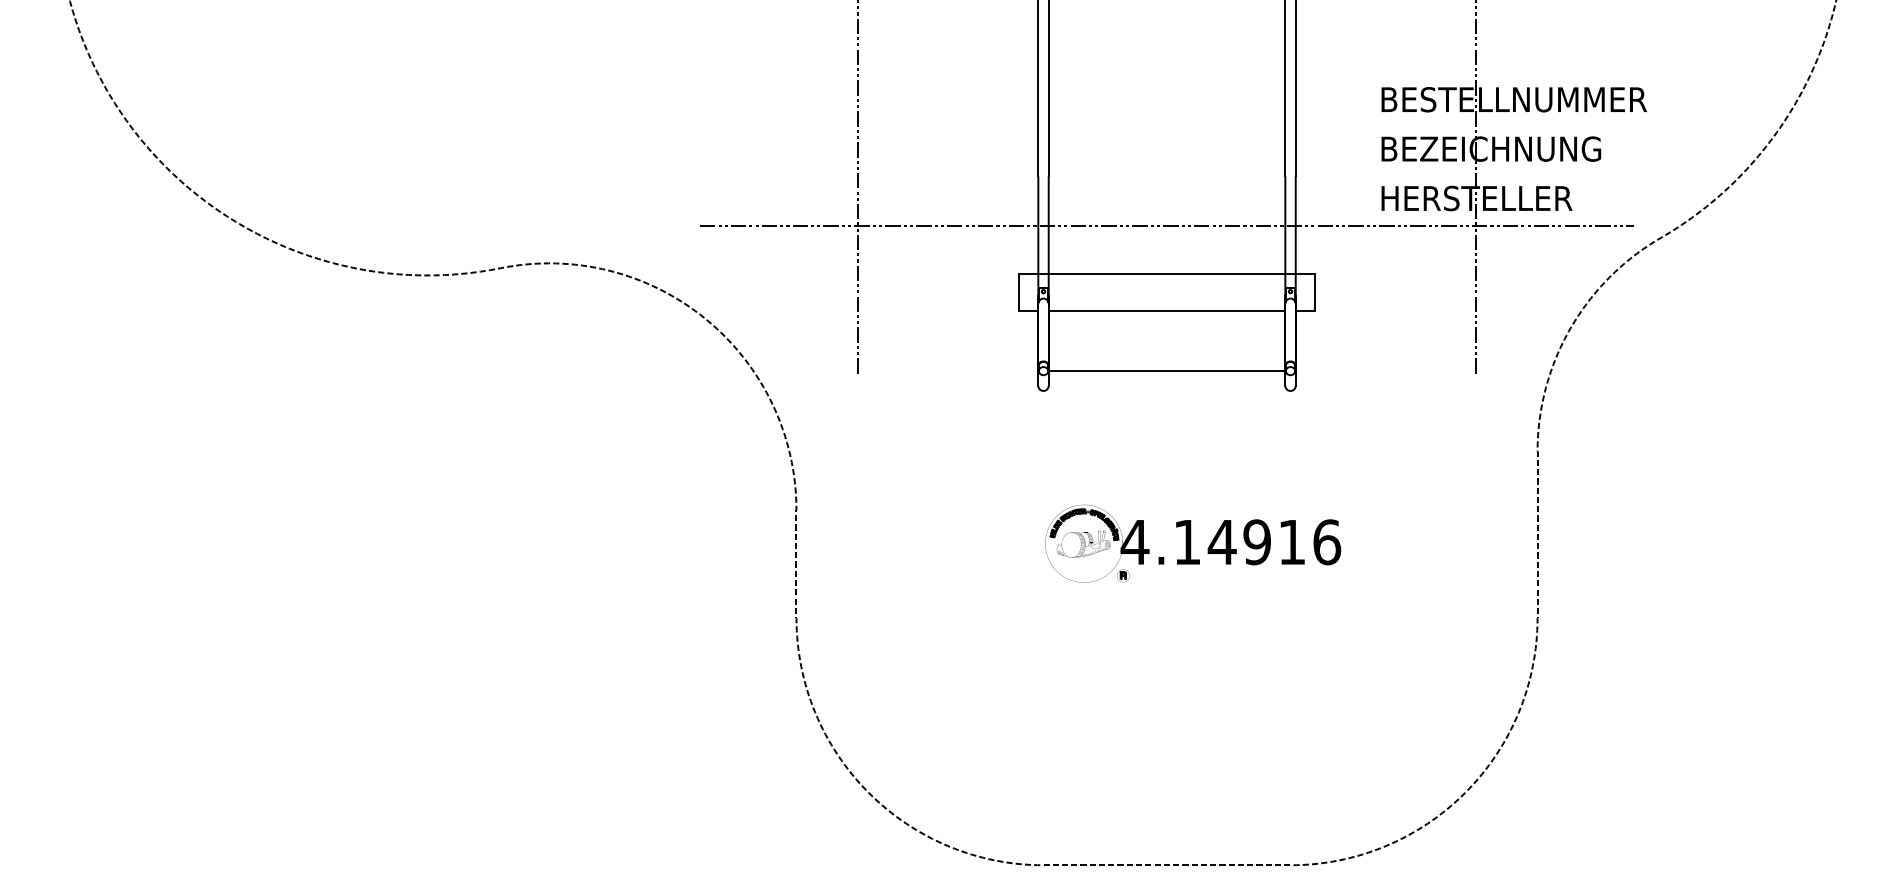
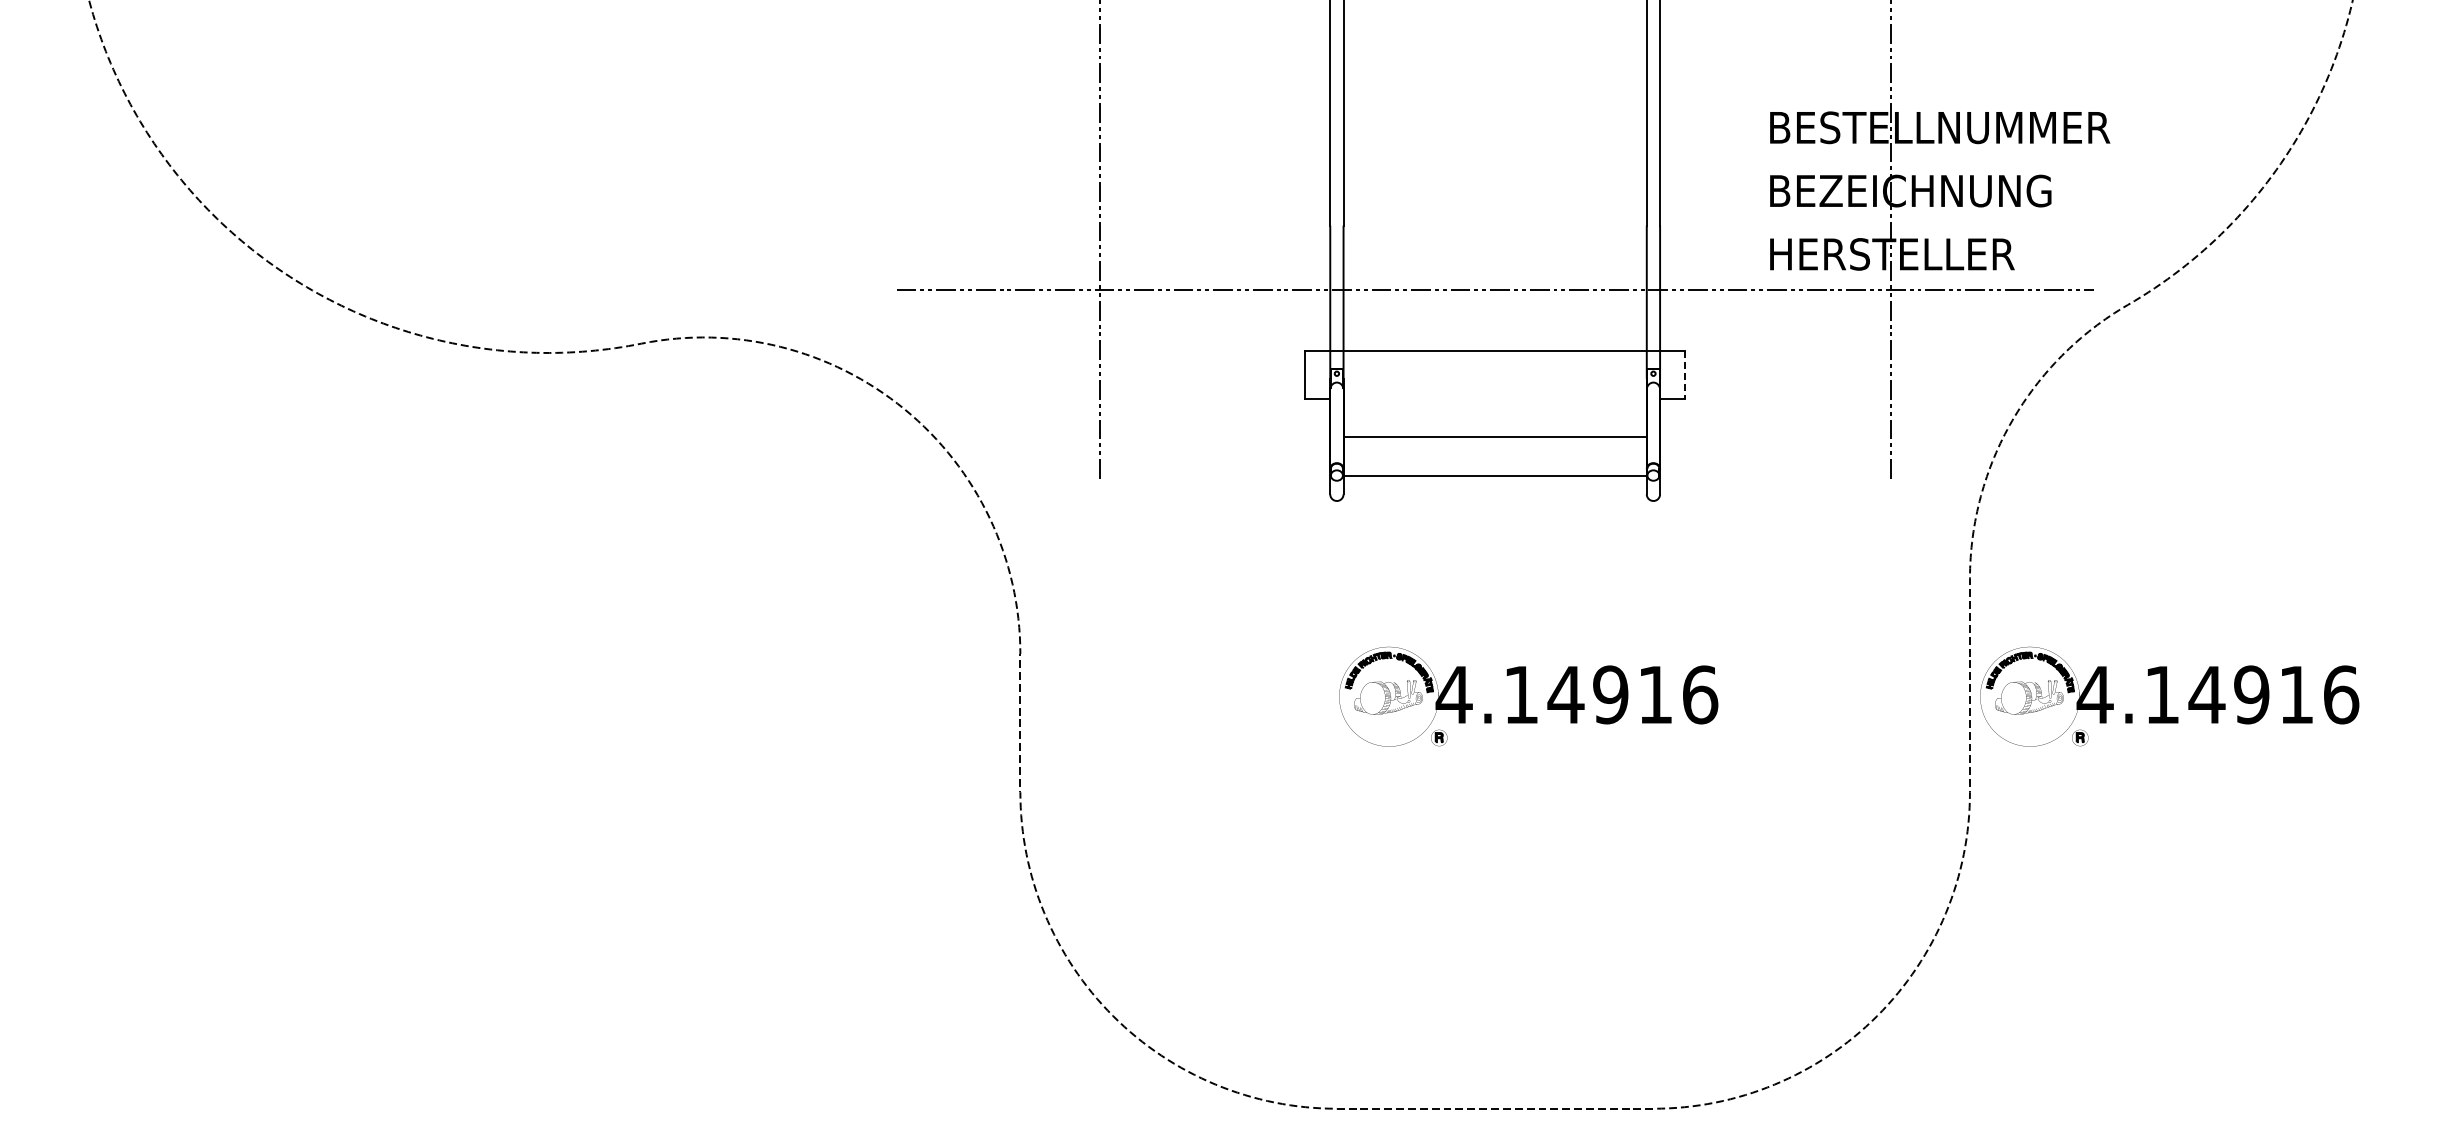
line: (1315, 292) -> (1685, 374), solid -> dashed
line: (1166, 310) -> (1494, 436), moved
part: (1693, 543) -> (2169, 696), added

